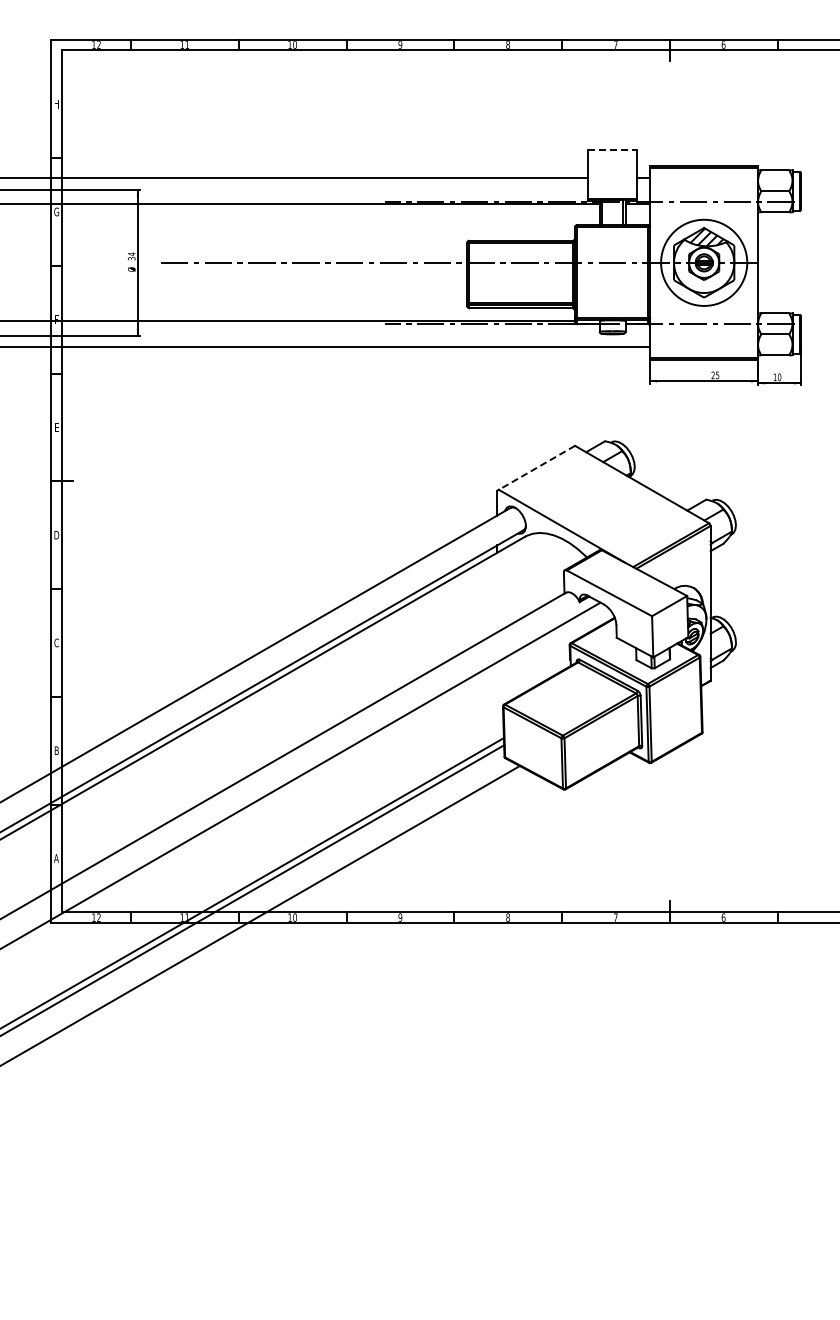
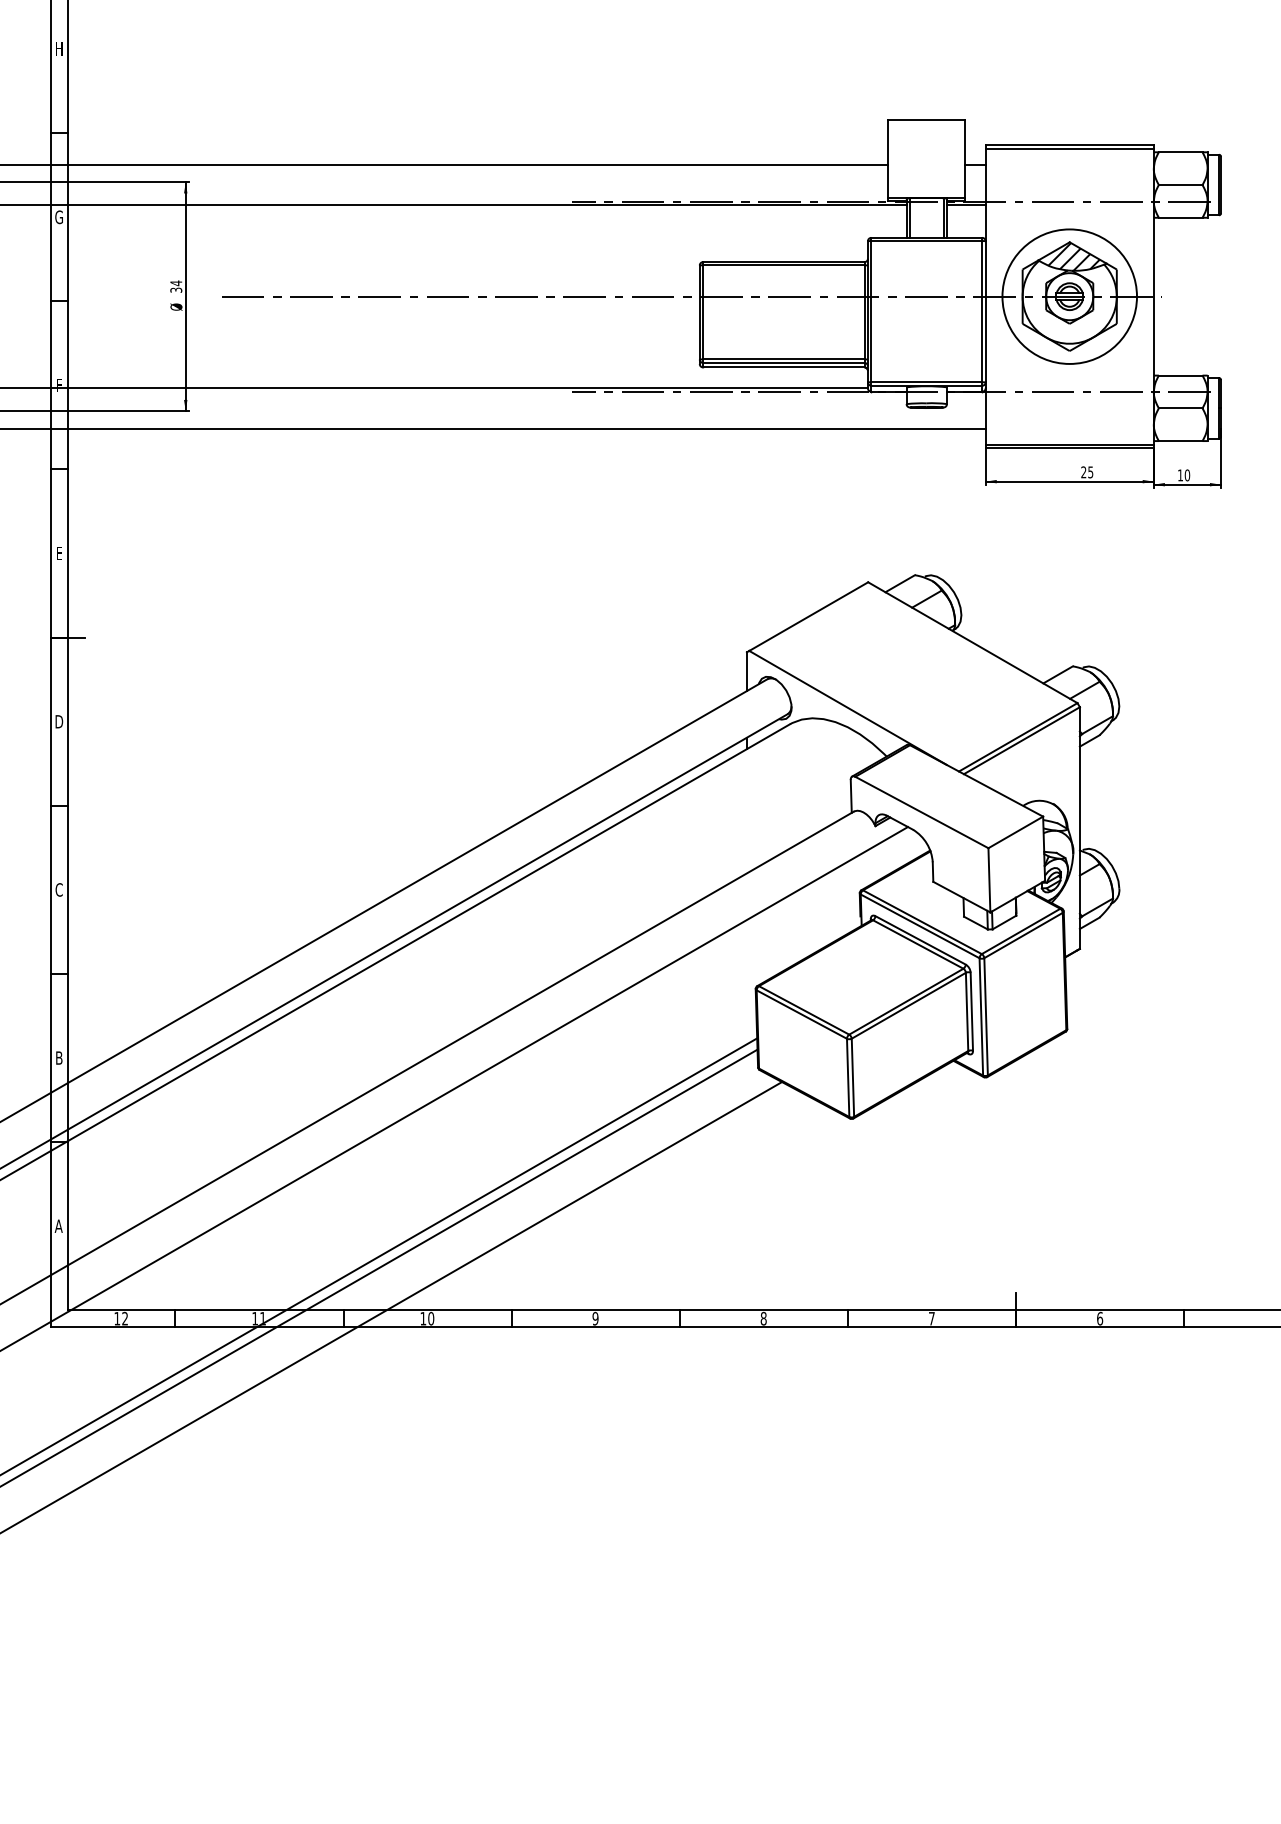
line: (612, 149) -> (926, 119), dashed -> solid
line: (536, 467) -> (808, 616), dashed -> solid

